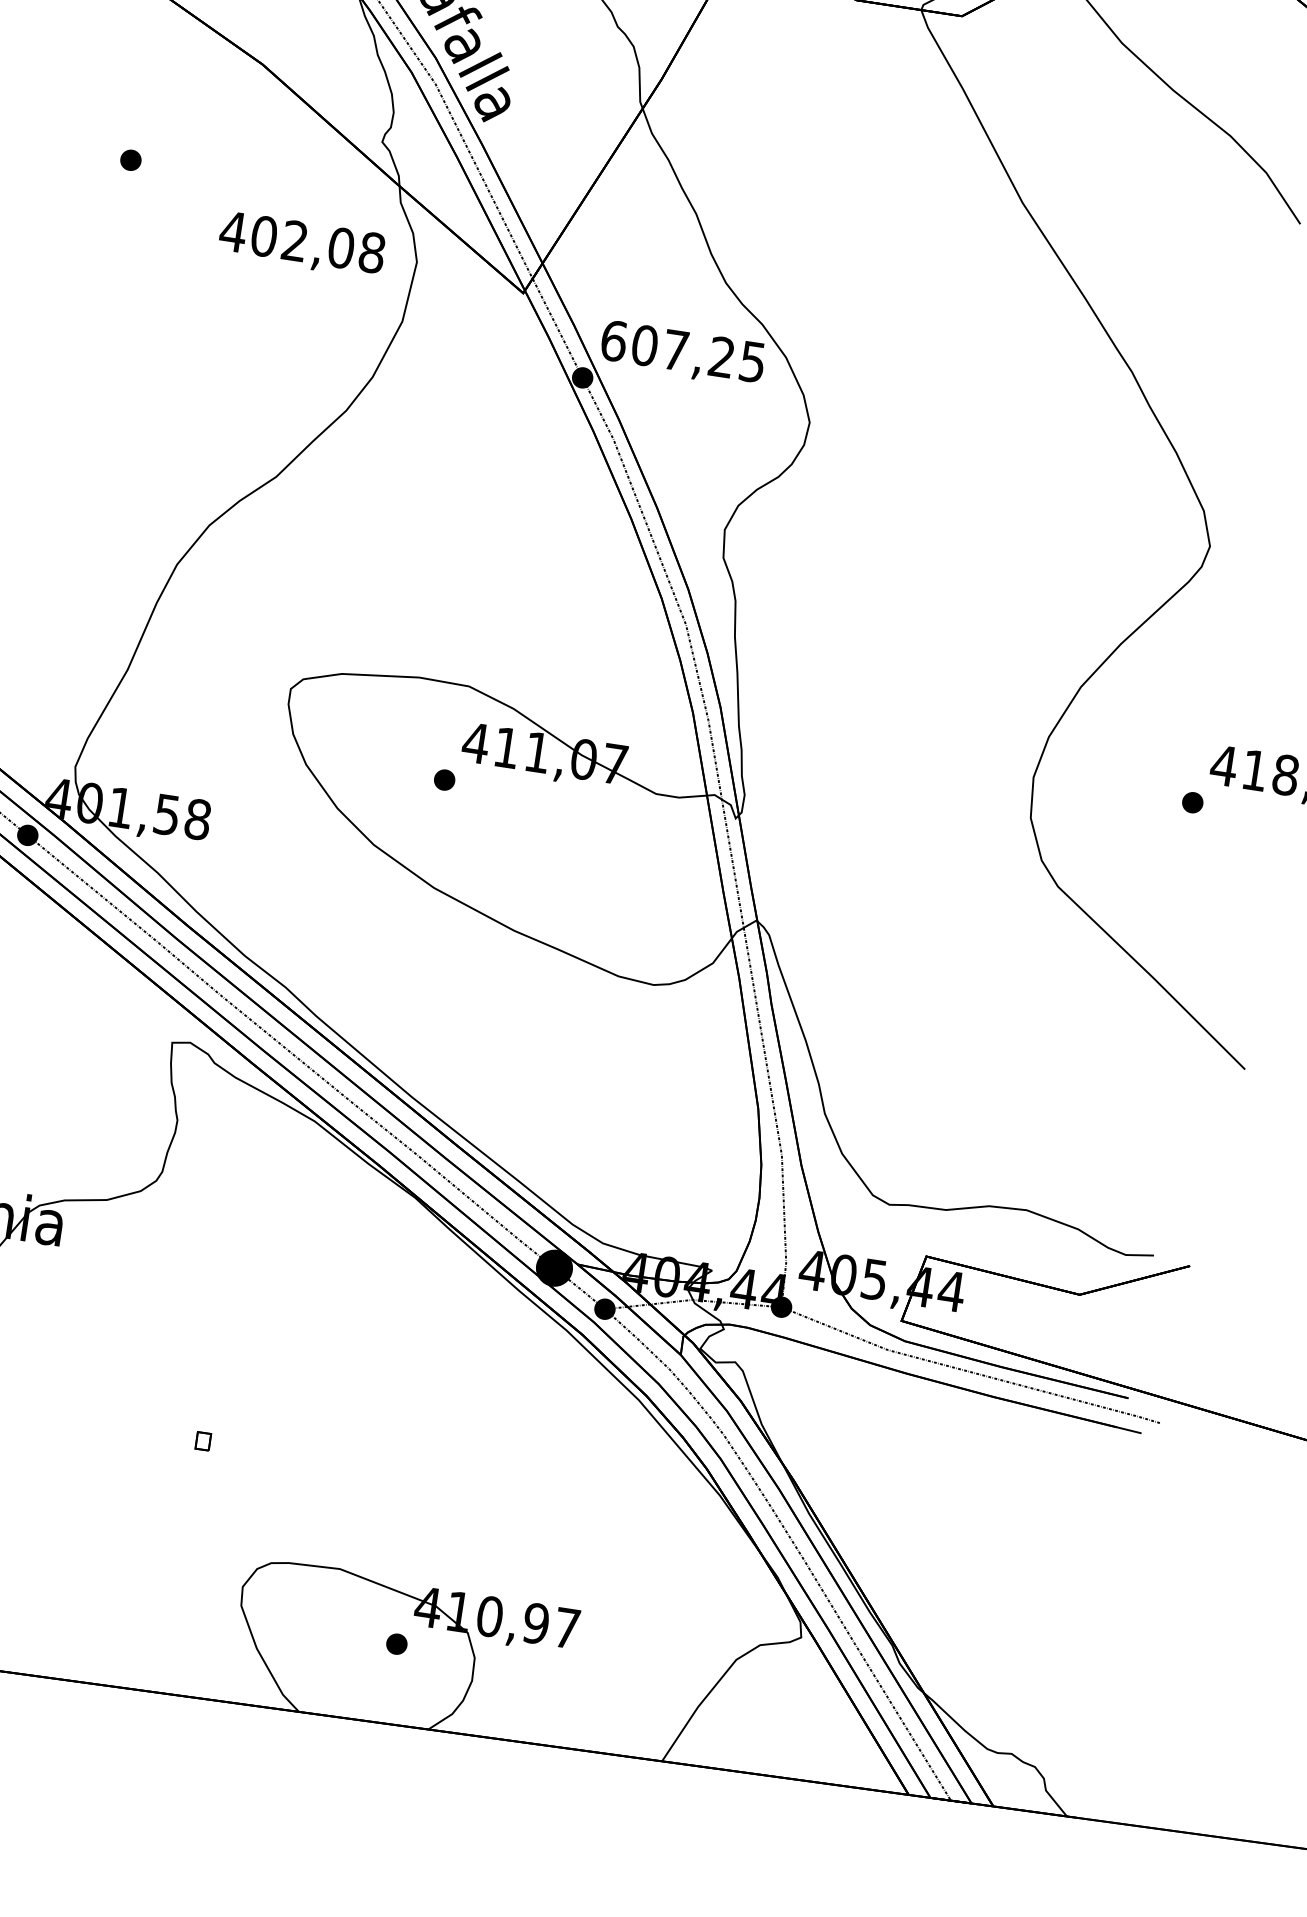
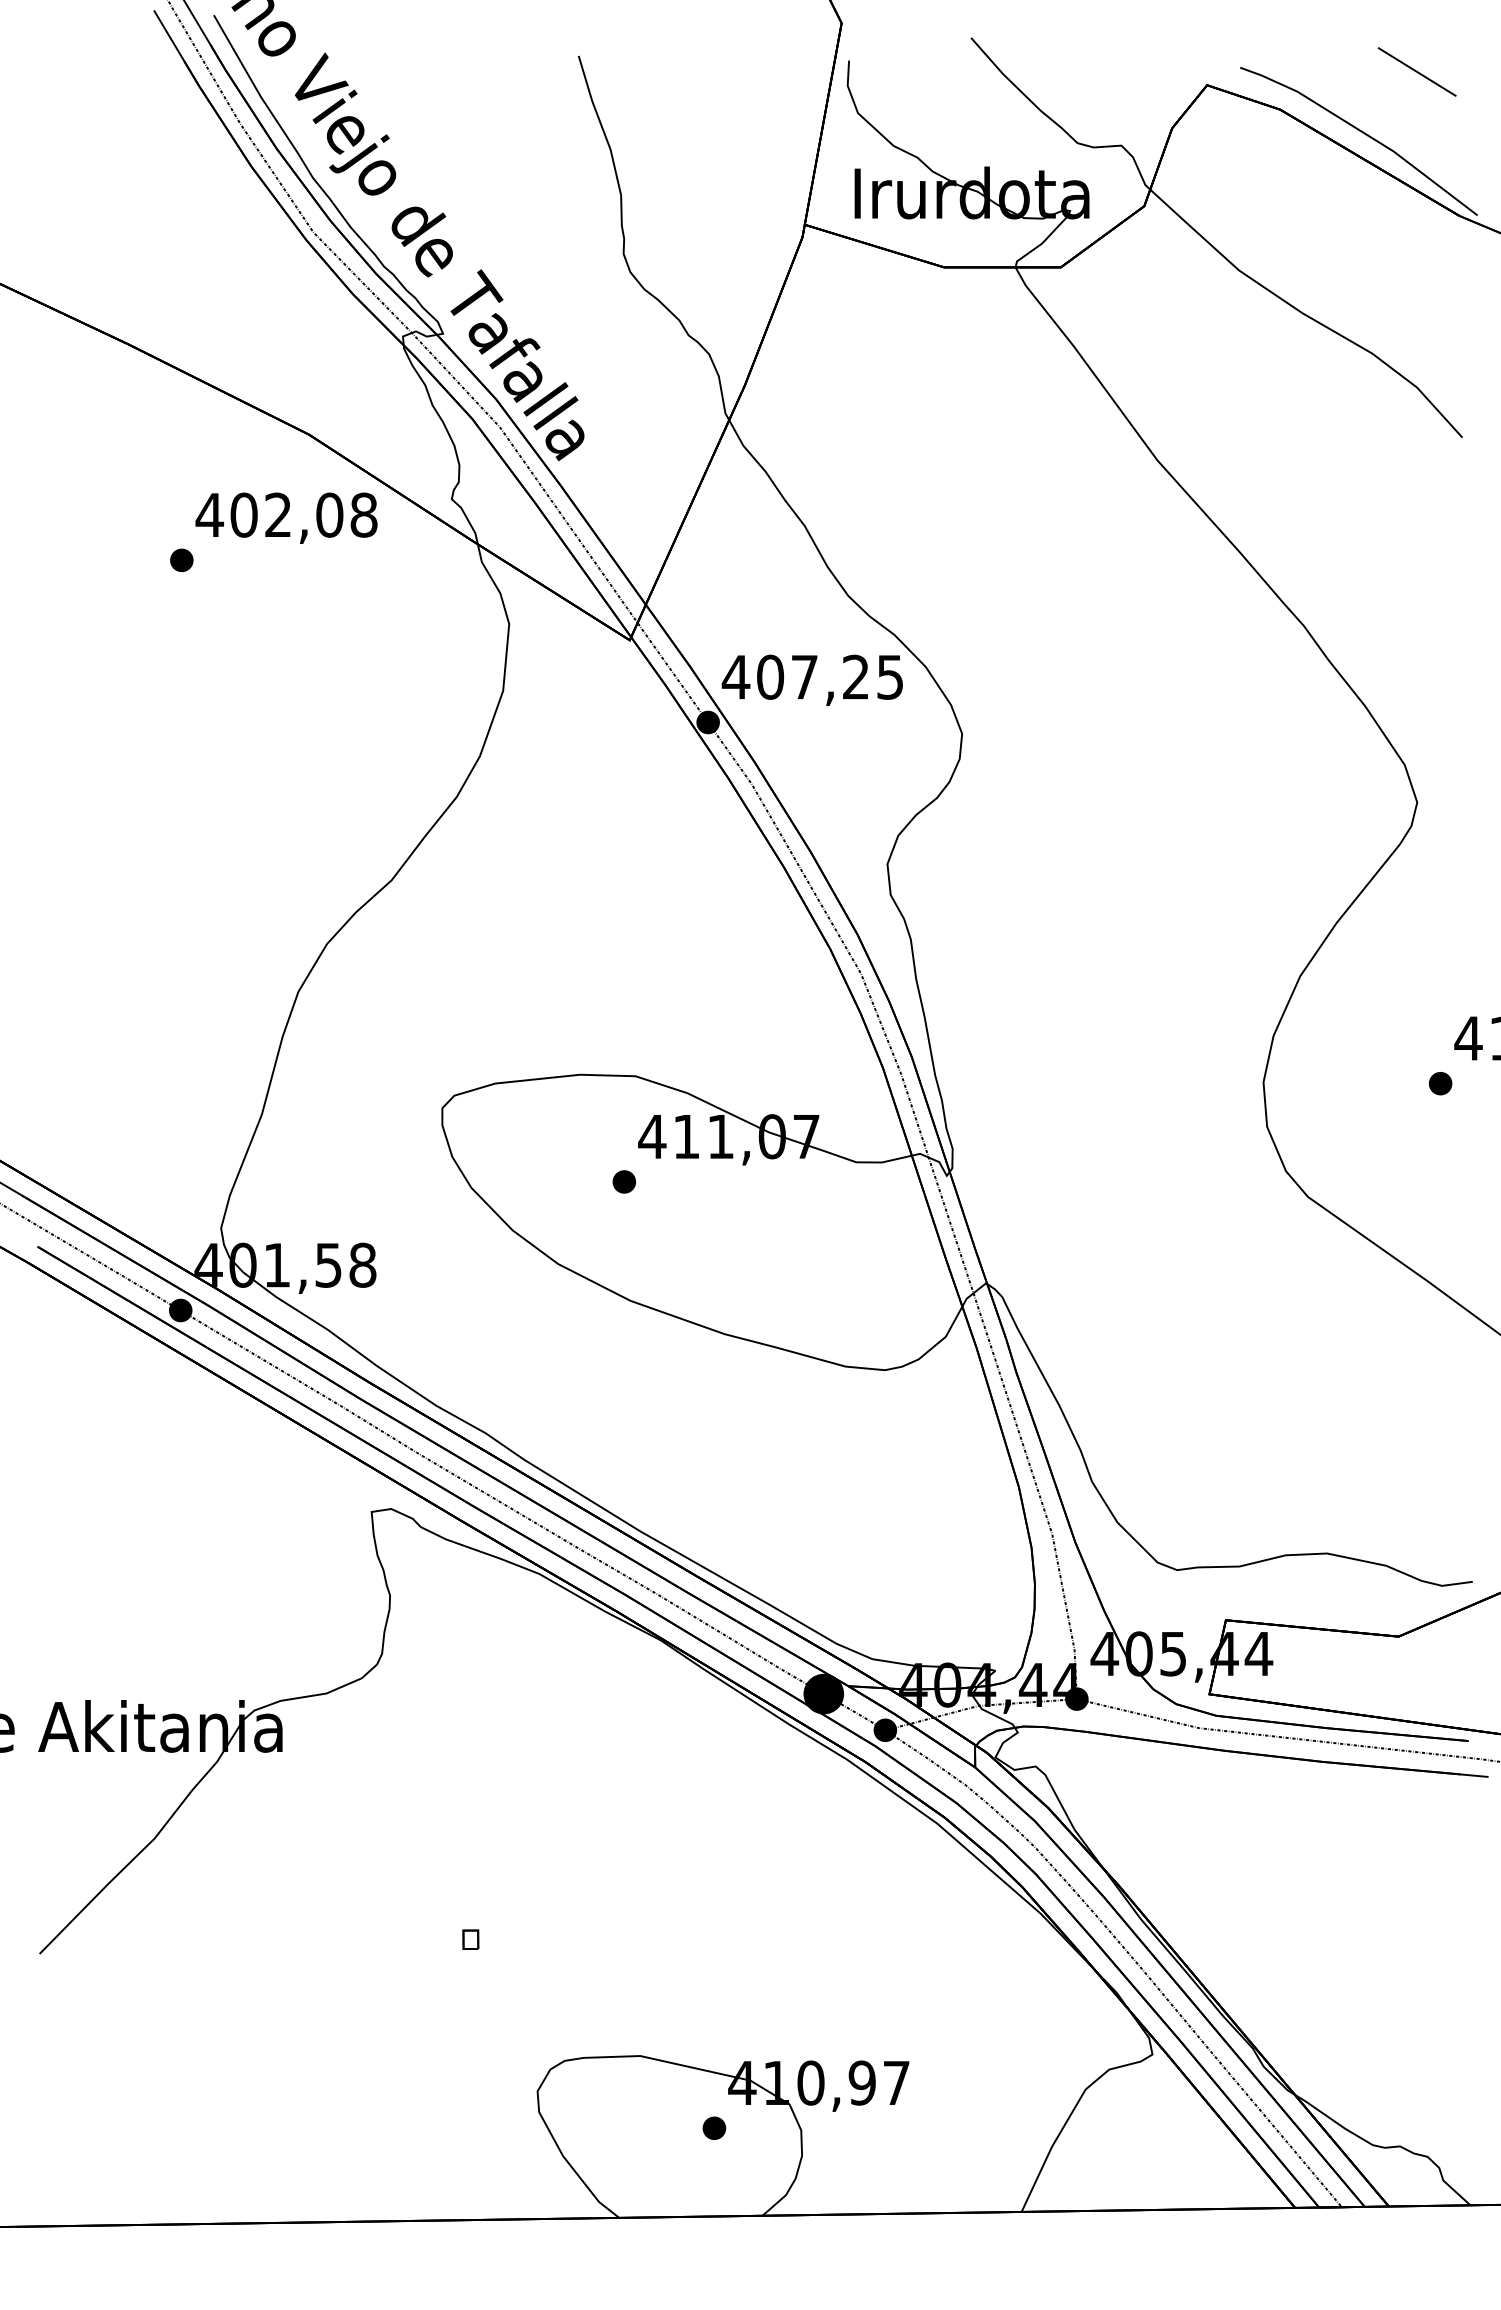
text: (302, 244) -> (286, 517), moved
text: (613, 340) -> (735, 676), 607,25 -> 407,25

